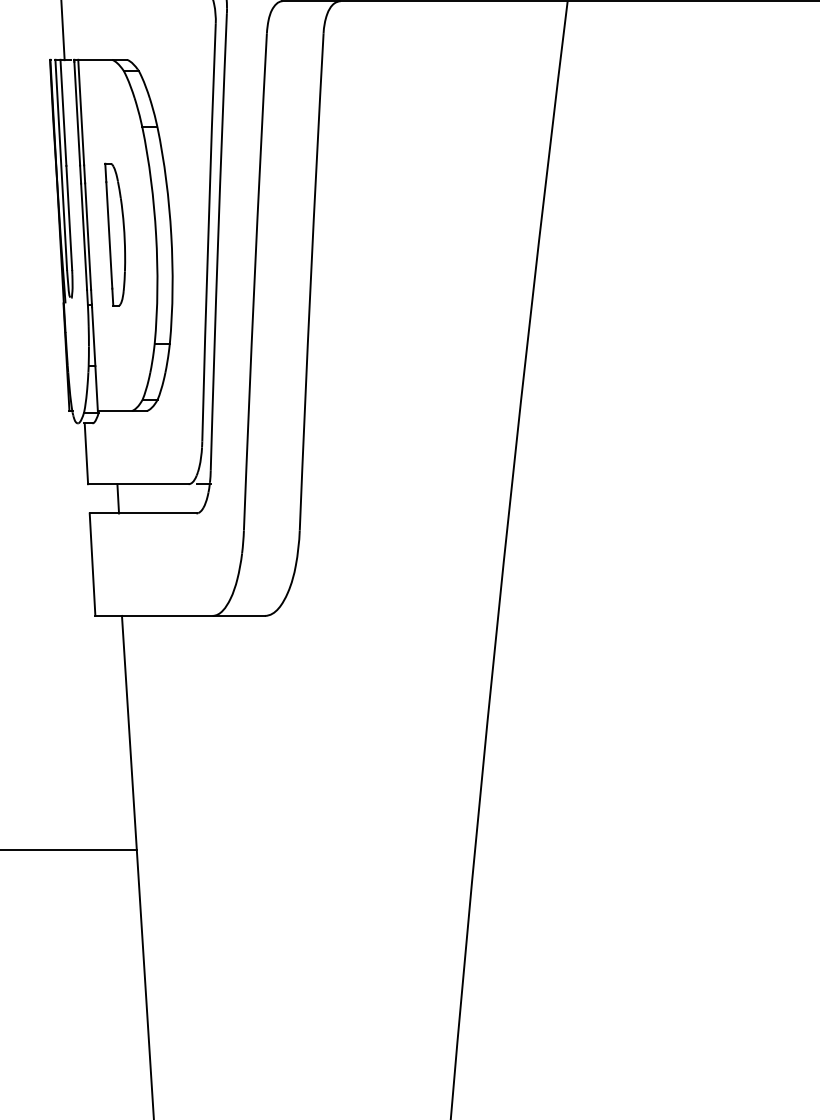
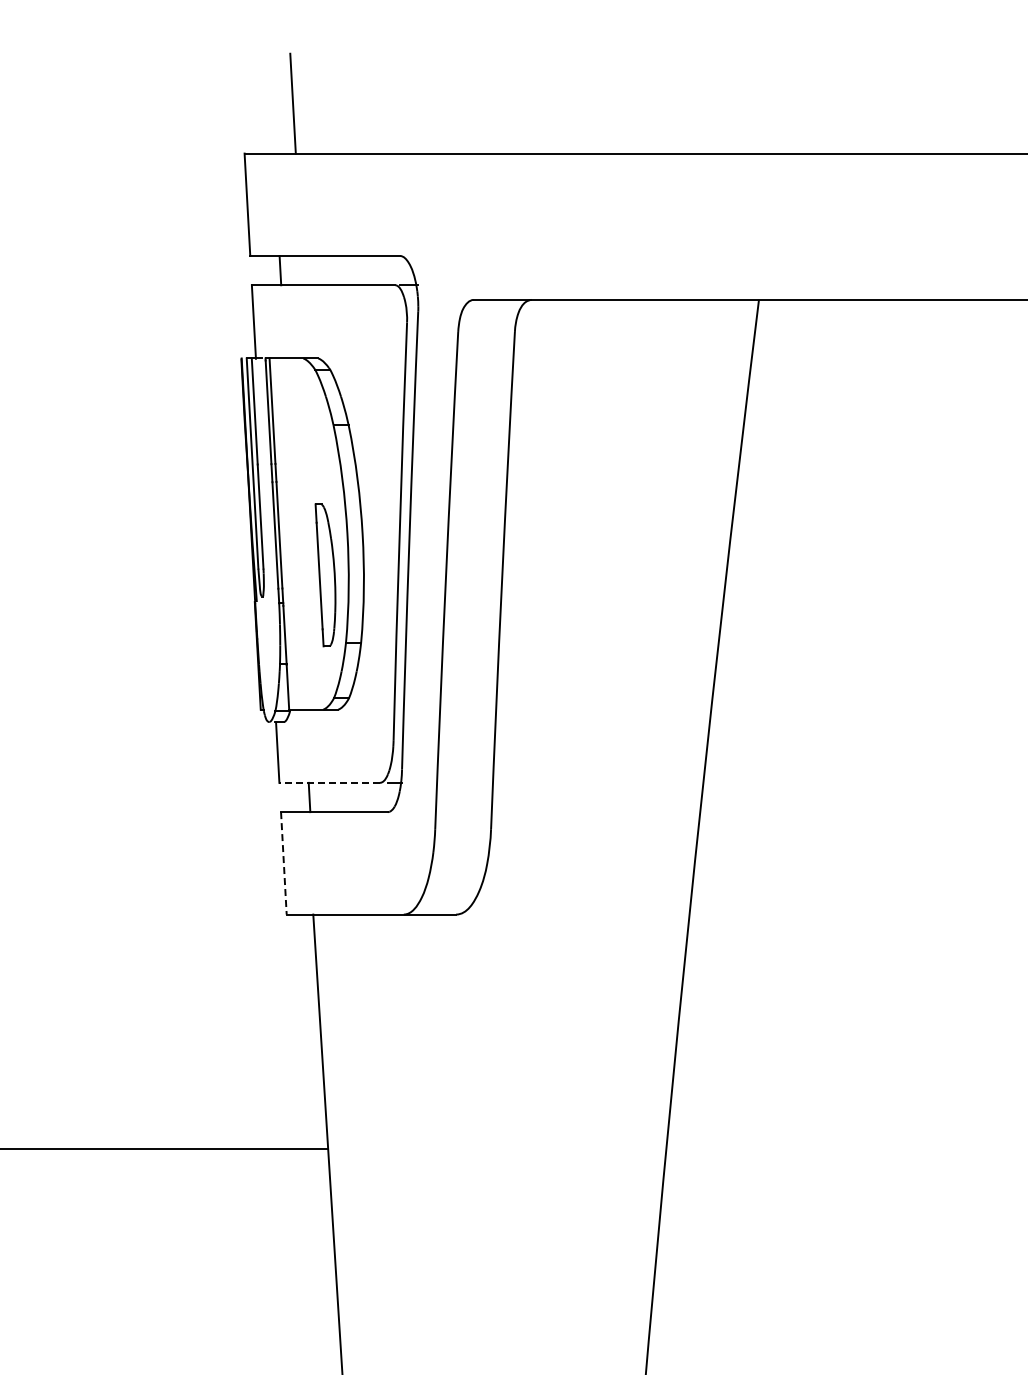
part: (115, 234) -> (325, 575), moved
line: (138, 483) -> (329, 782), solid -> dashed
line: (92, 564) -> (283, 863), solid -> dashed

